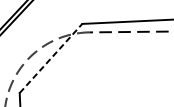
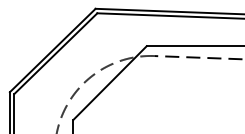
line: (51, 58) -> (110, 83), dashed -> solid

